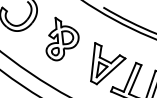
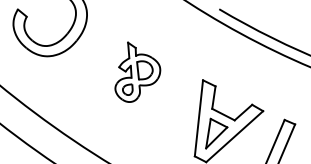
part: (62, 38) -> (137, 71), size x0.7

